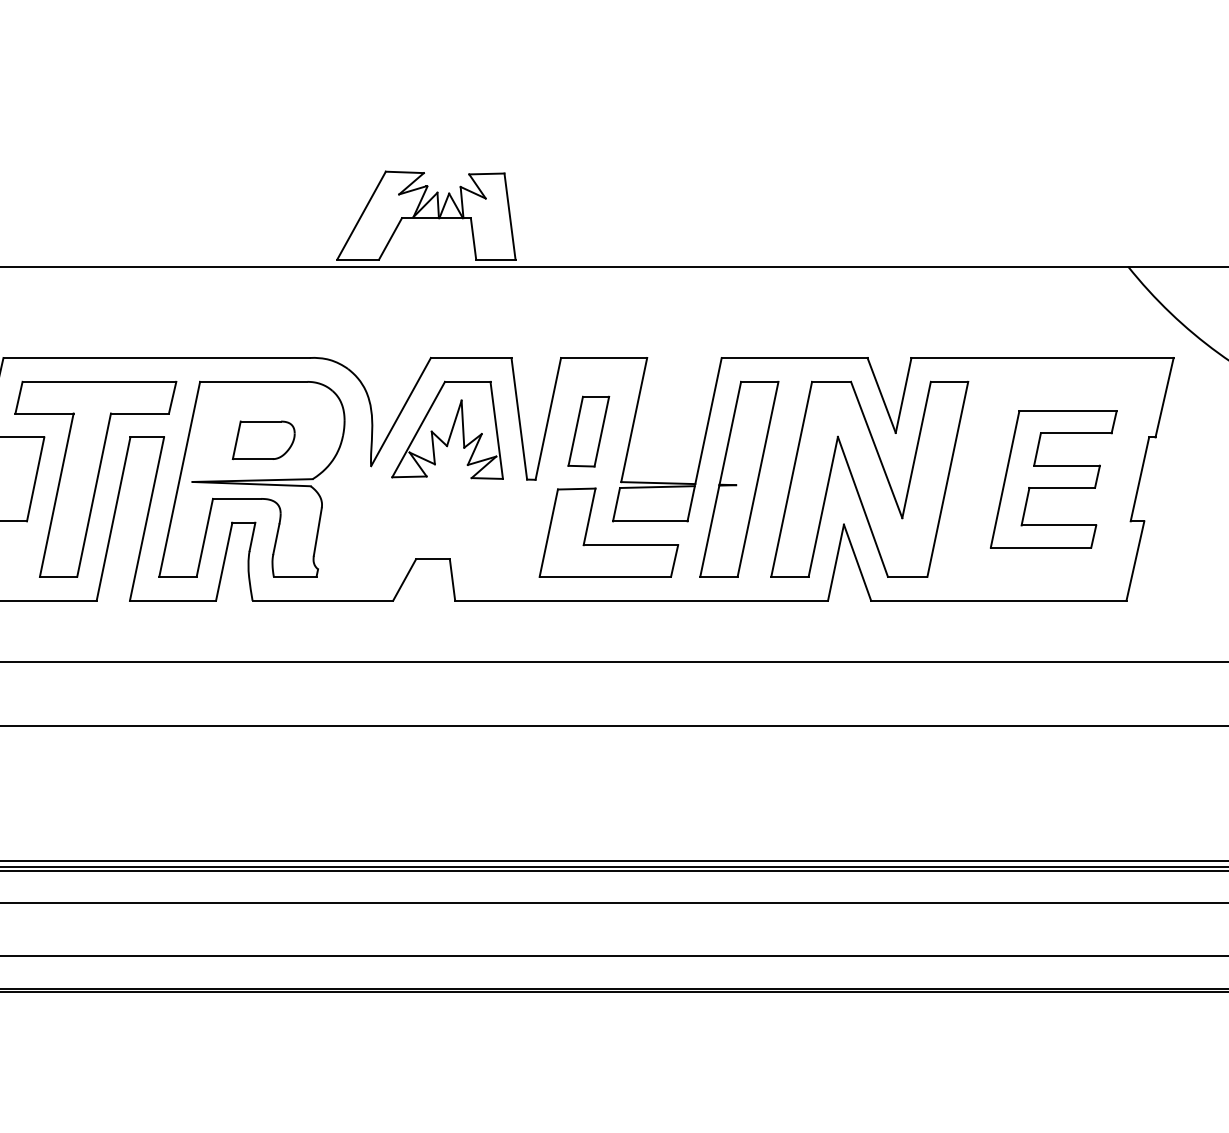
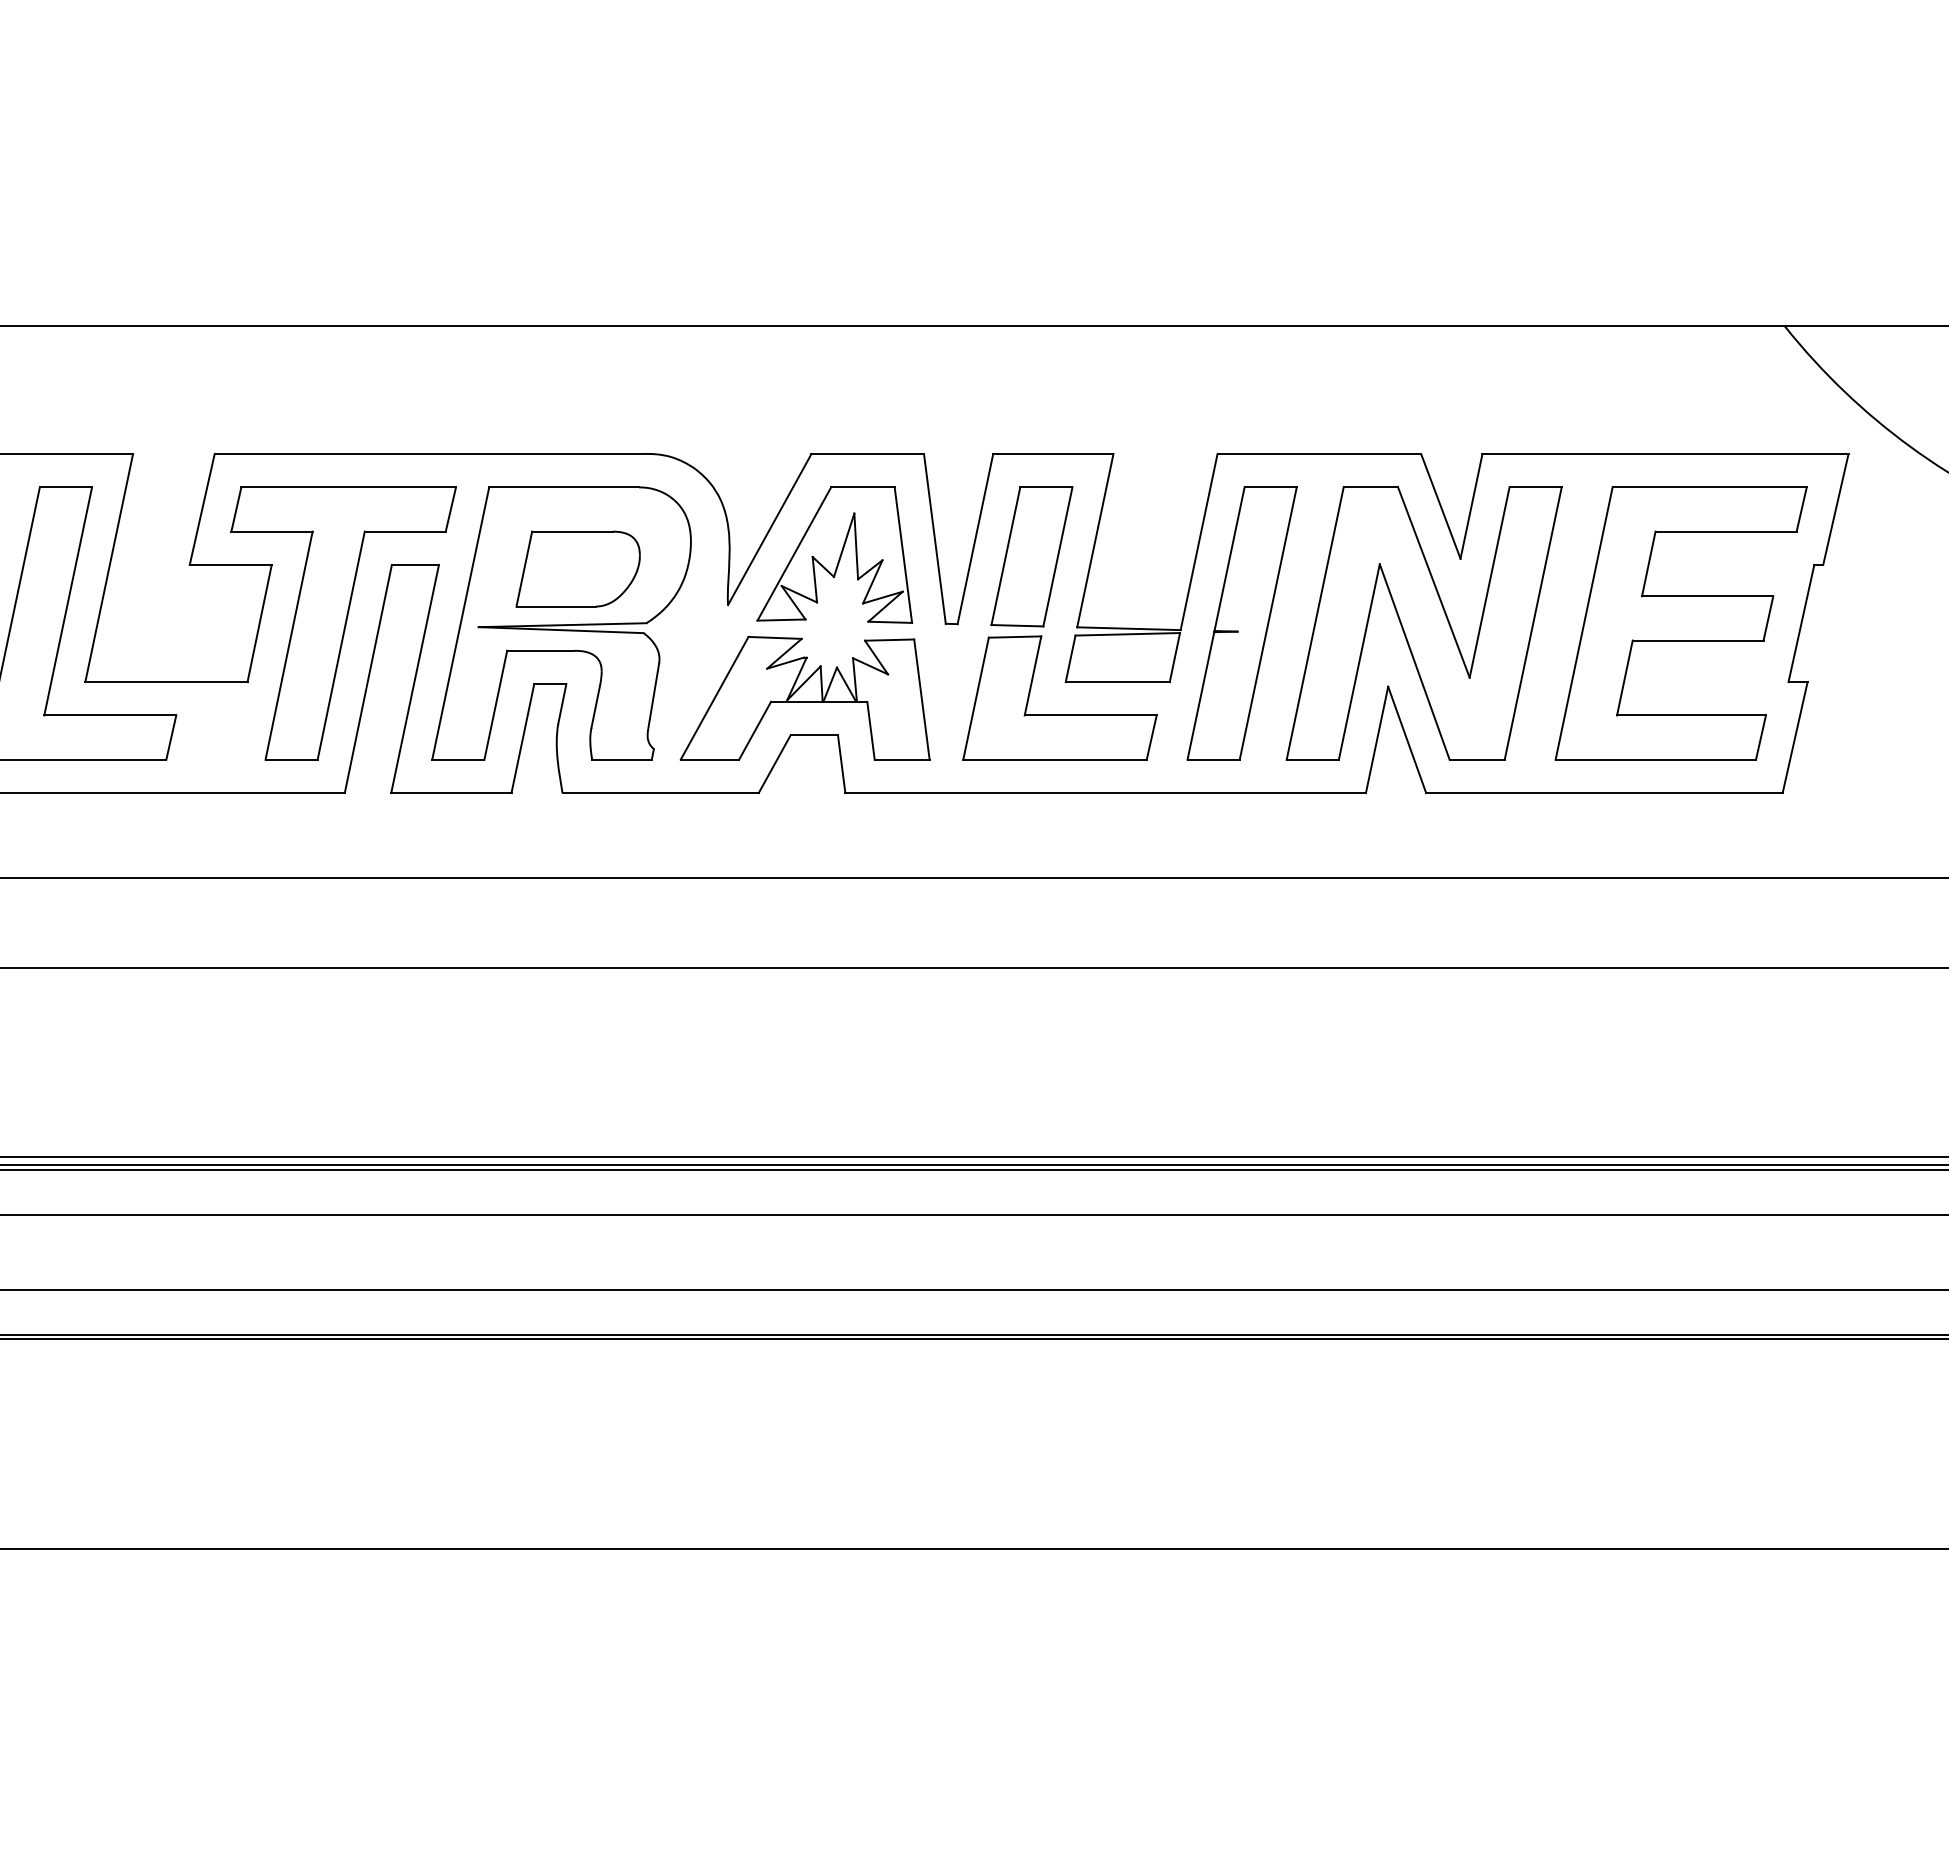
part: (425, 215) -> (804, 697), moved
part: (588, 431) -> (1031, 556), size x1.43
part: (263, 439) -> (577, 568), size x1.43
part: (1053, 479) -> (1680, 623), size x1.43

